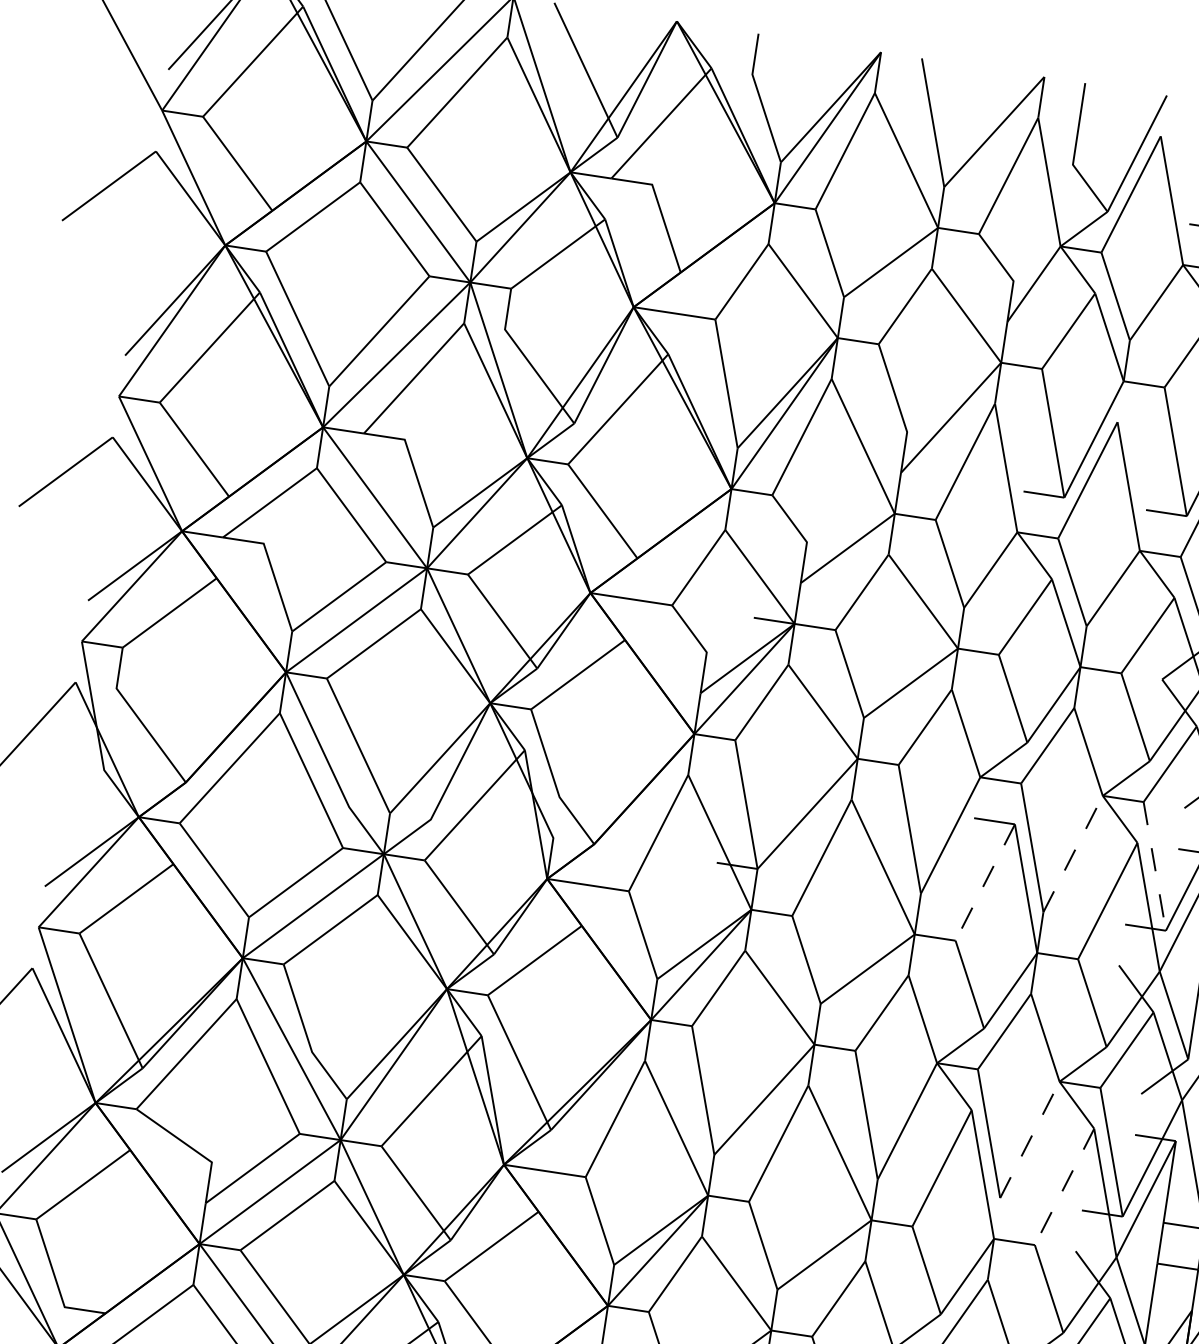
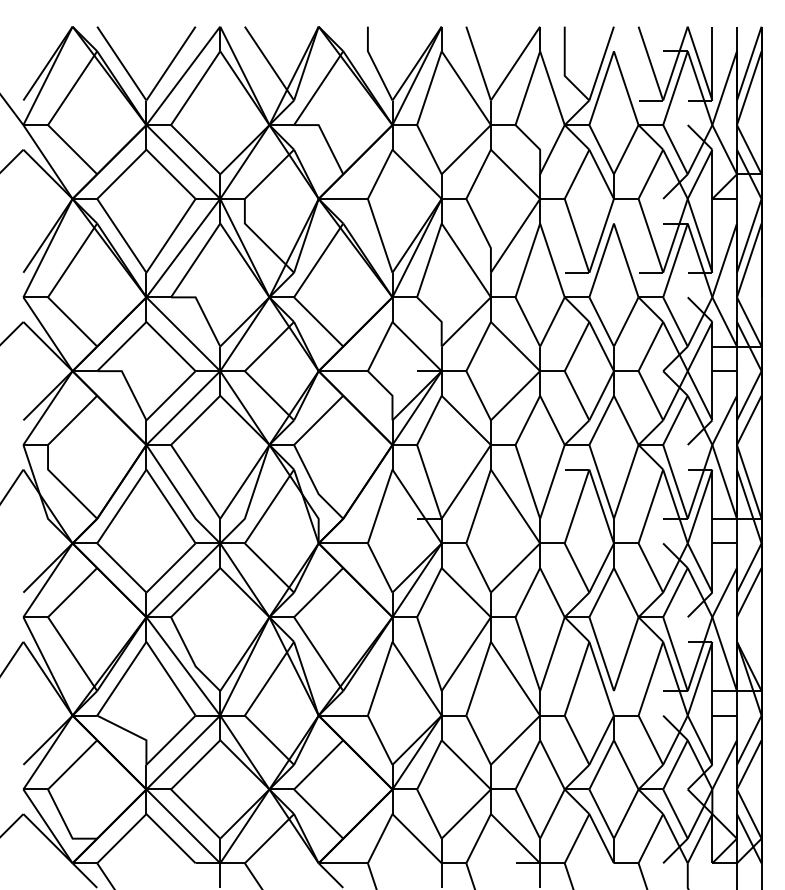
line: (1073, 853) -> (626, 481), dashed -> solid
line: (1154, 865) -> (675, 481), dashed -> solid
line: (986, 882) -> (577, 506), dashed -> solid
line: (1030, 1140) -> (626, 654), dashed -> solid
line: (1064, 1186) -> (650, 678), dashed -> solid

